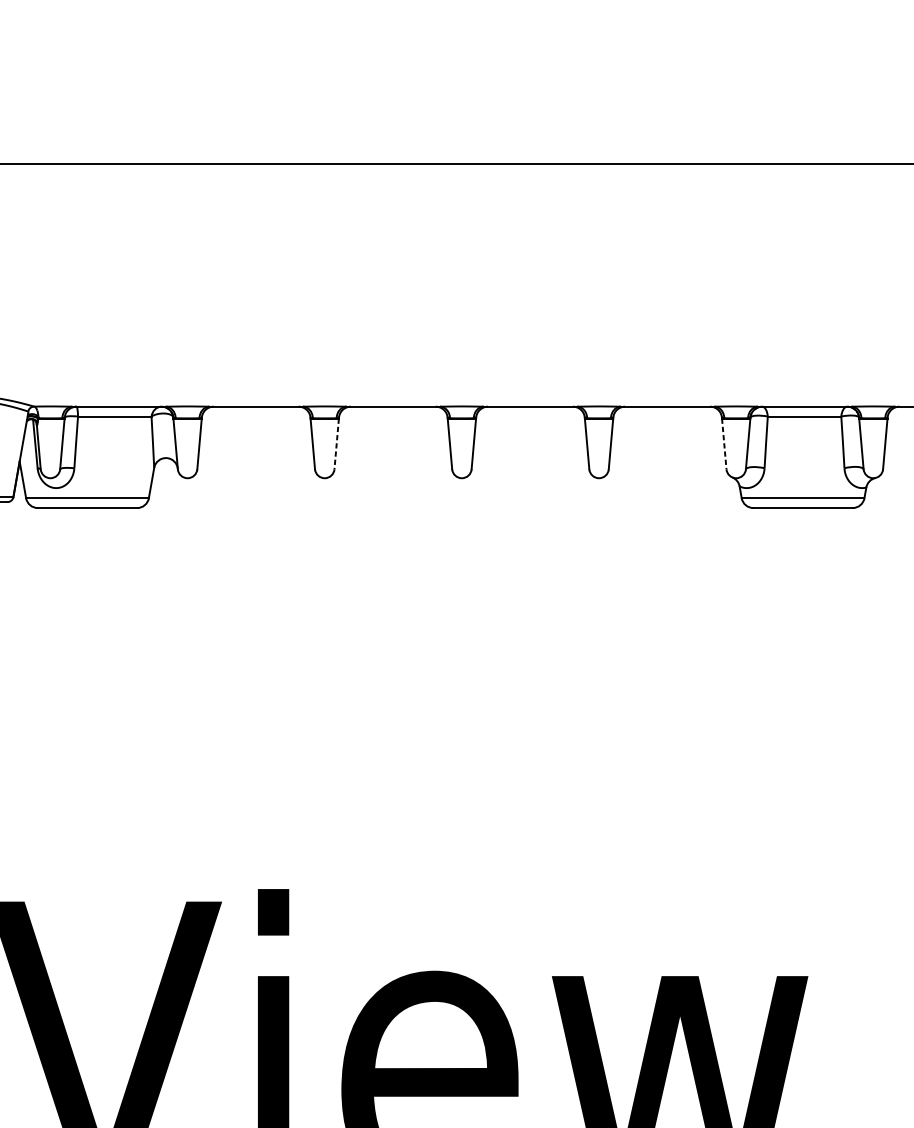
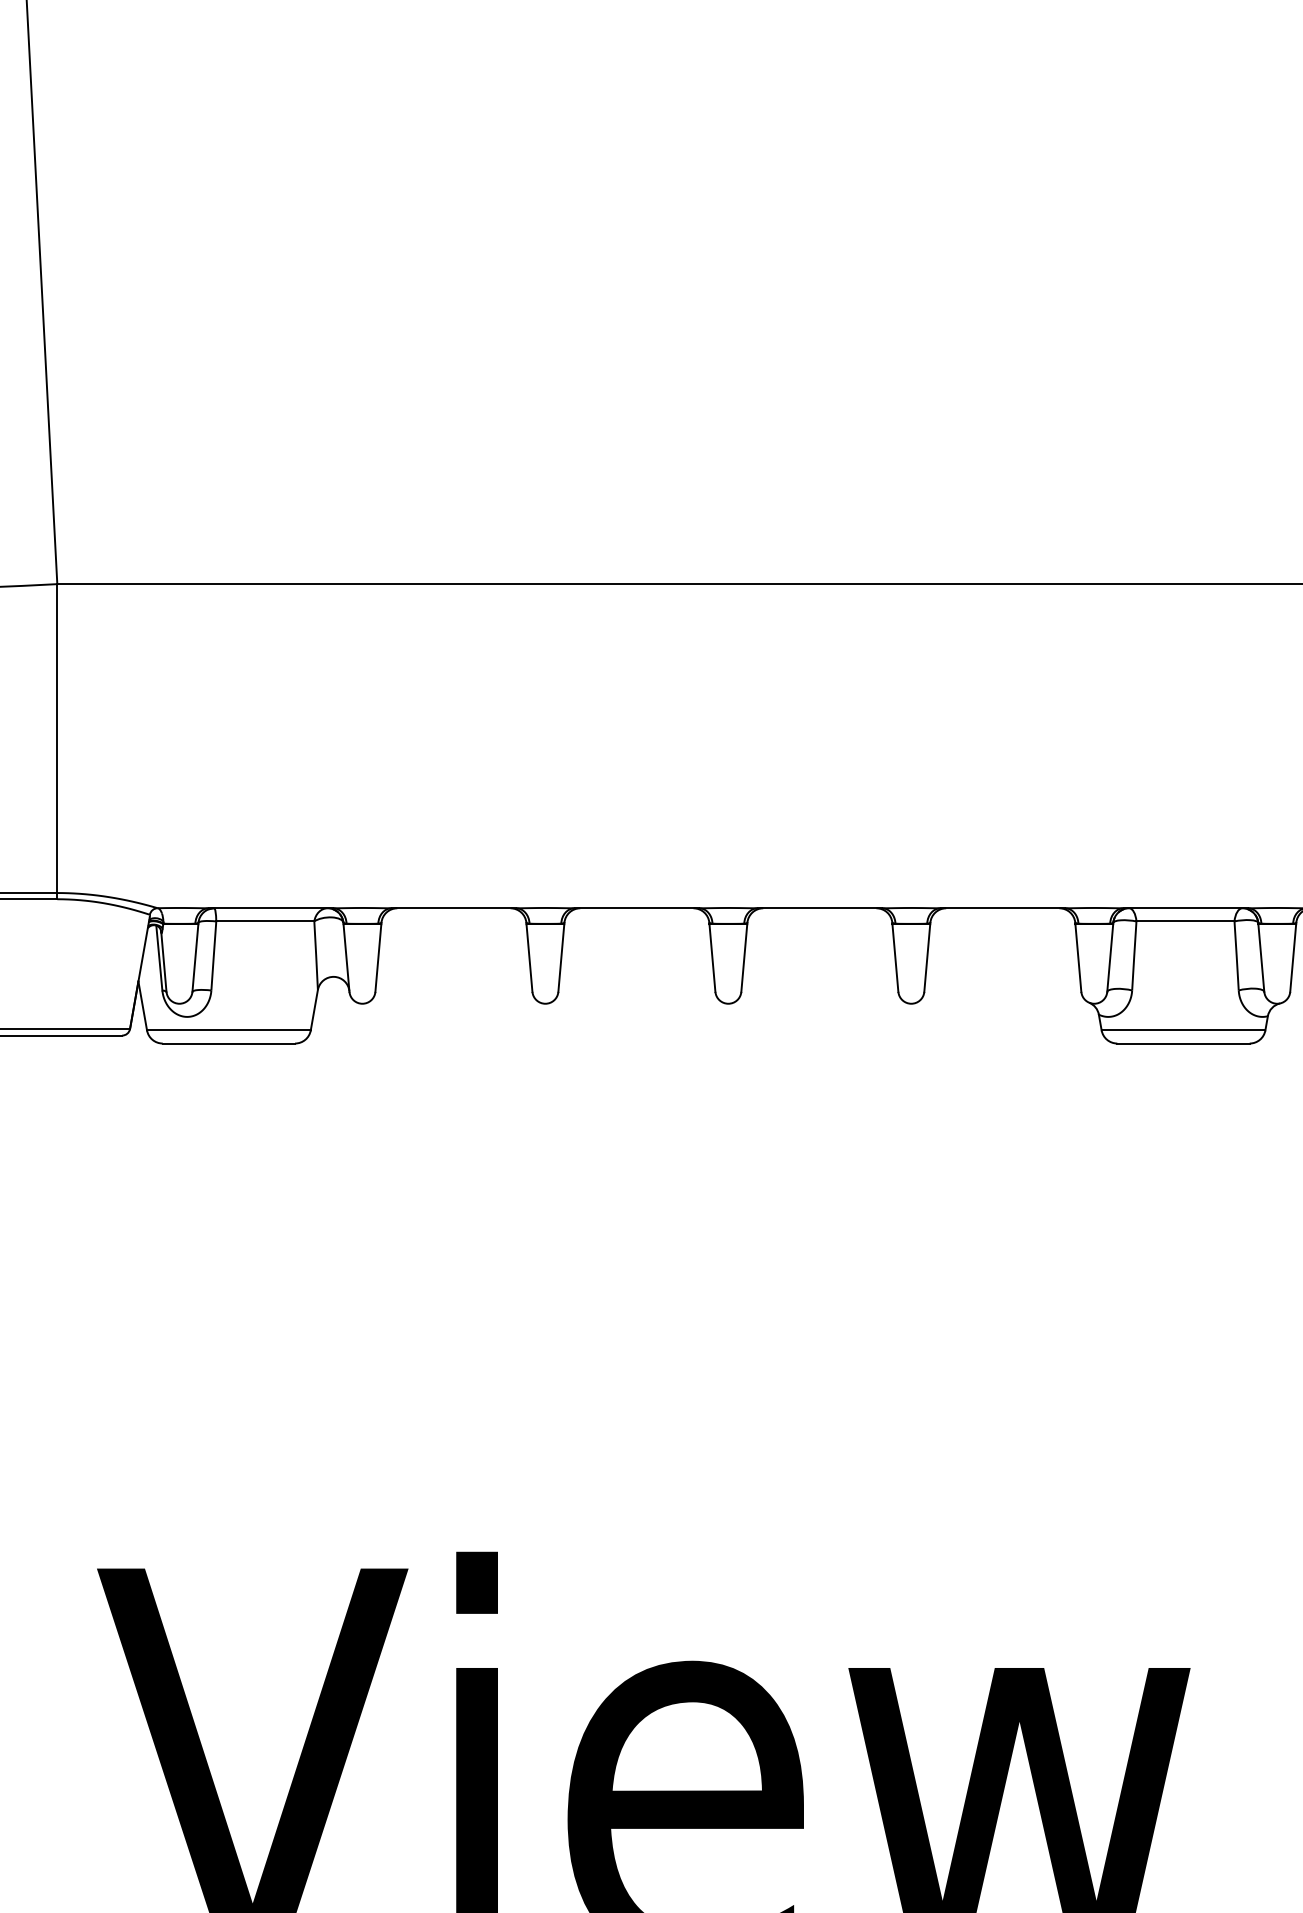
line: (336, 444) -> (561, 958), dashed -> solid
line: (724, 444) -> (1078, 958), dashed -> solid

